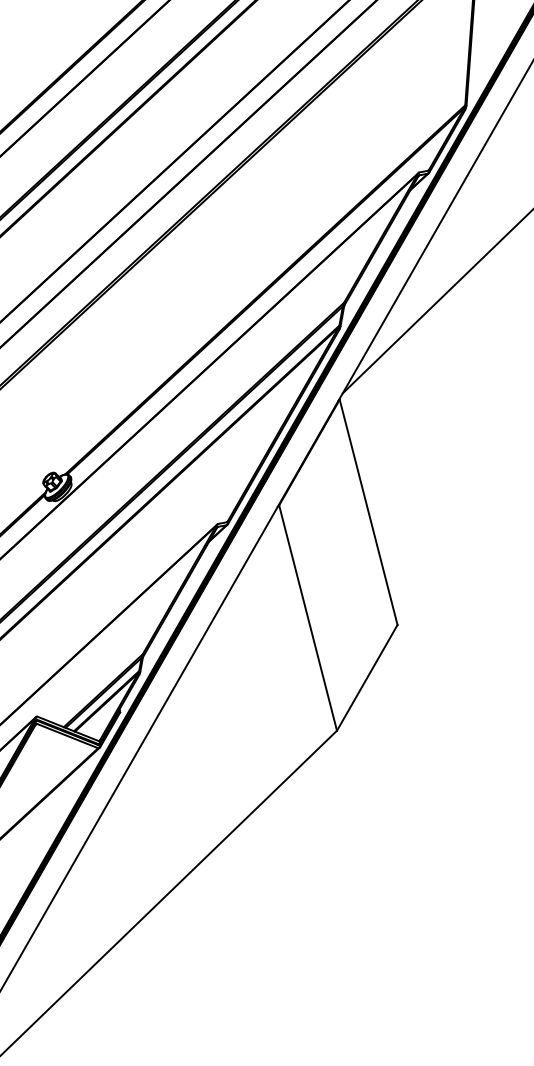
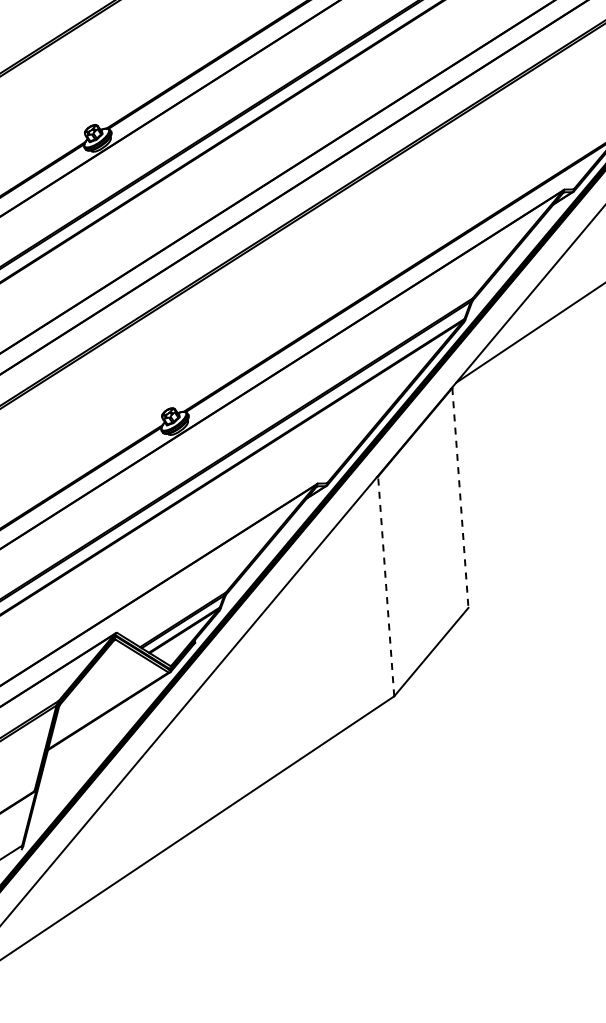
line: (368, 512) -> (460, 498), solid -> dashed
line: (308, 617) -> (386, 585), solid -> dashed

